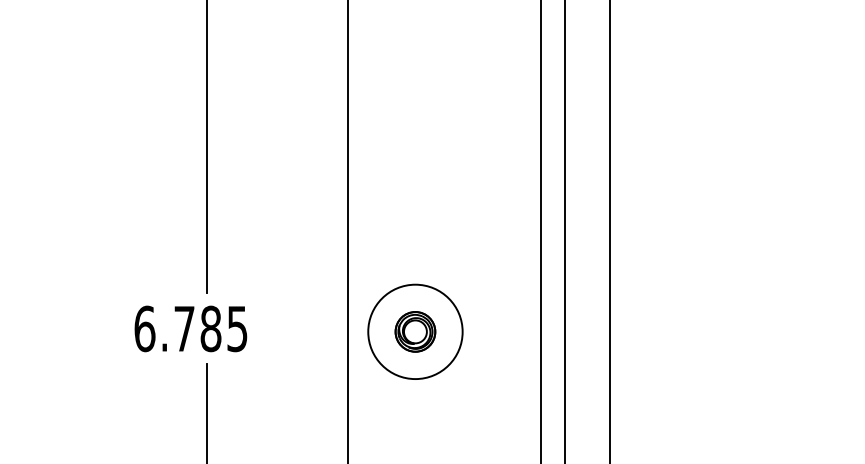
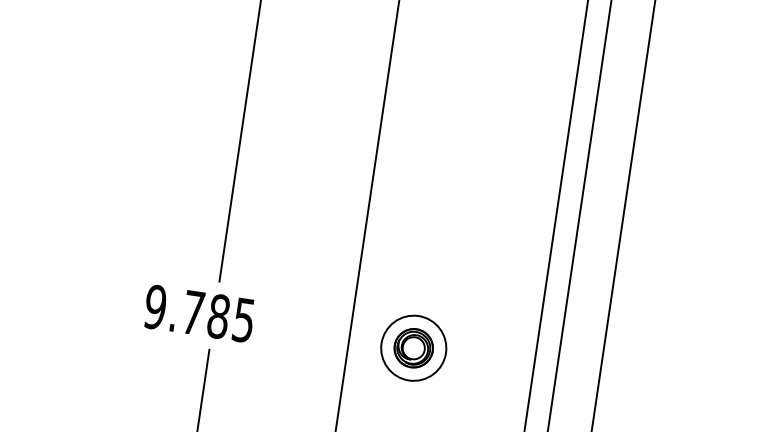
text: (144, 328) -> (155, 306), 6.785 -> 9.785
circle: (415, 331) -> (413, 347), size x0.71

